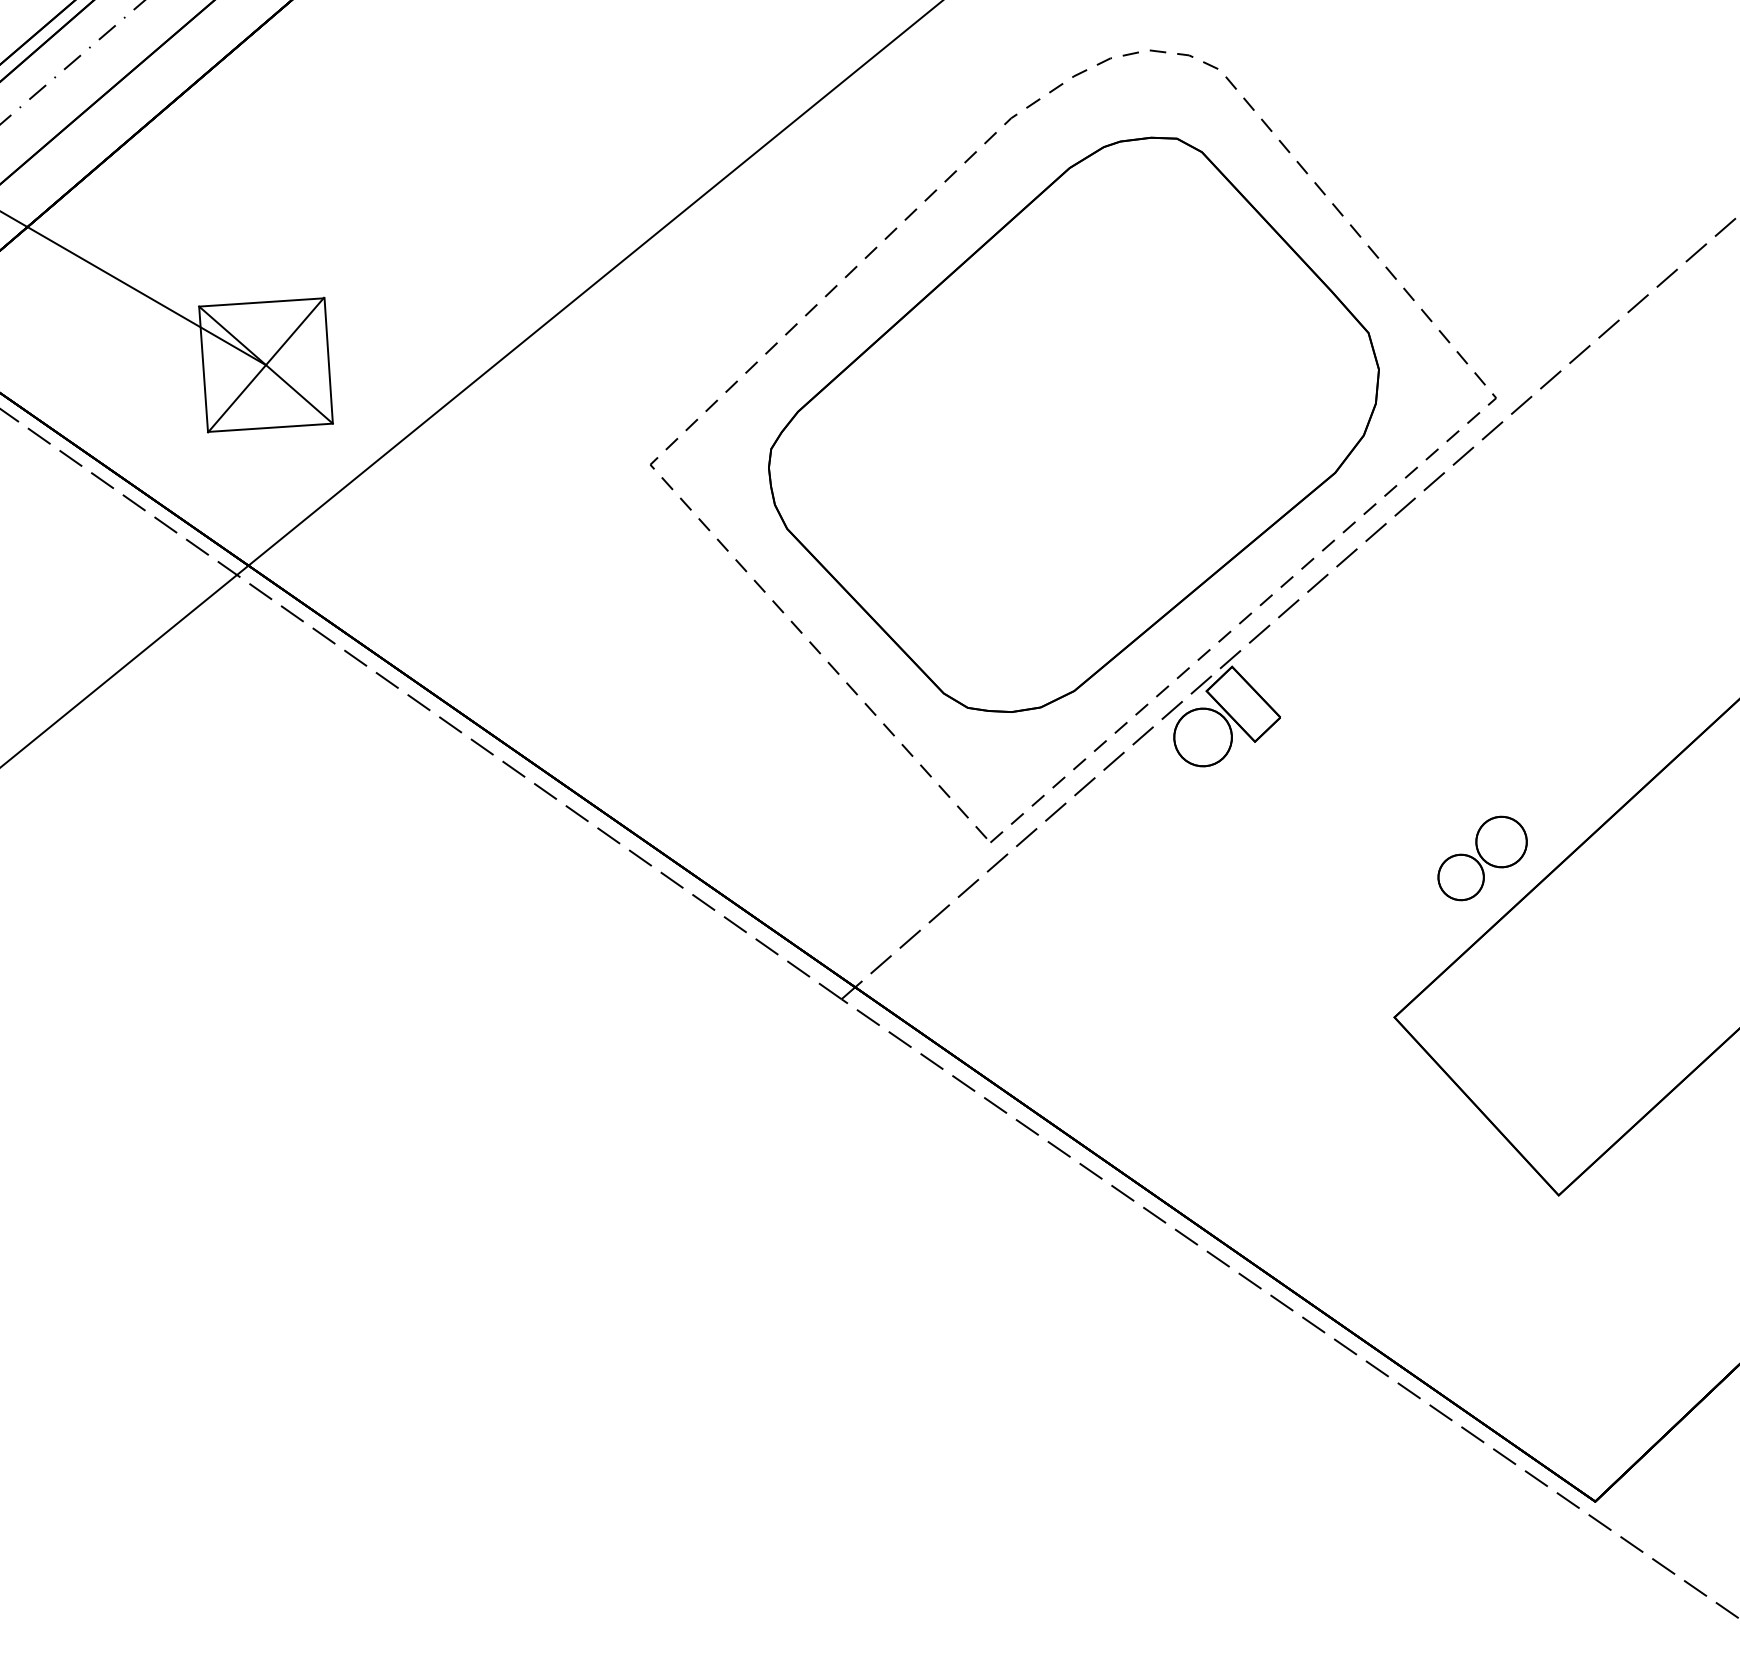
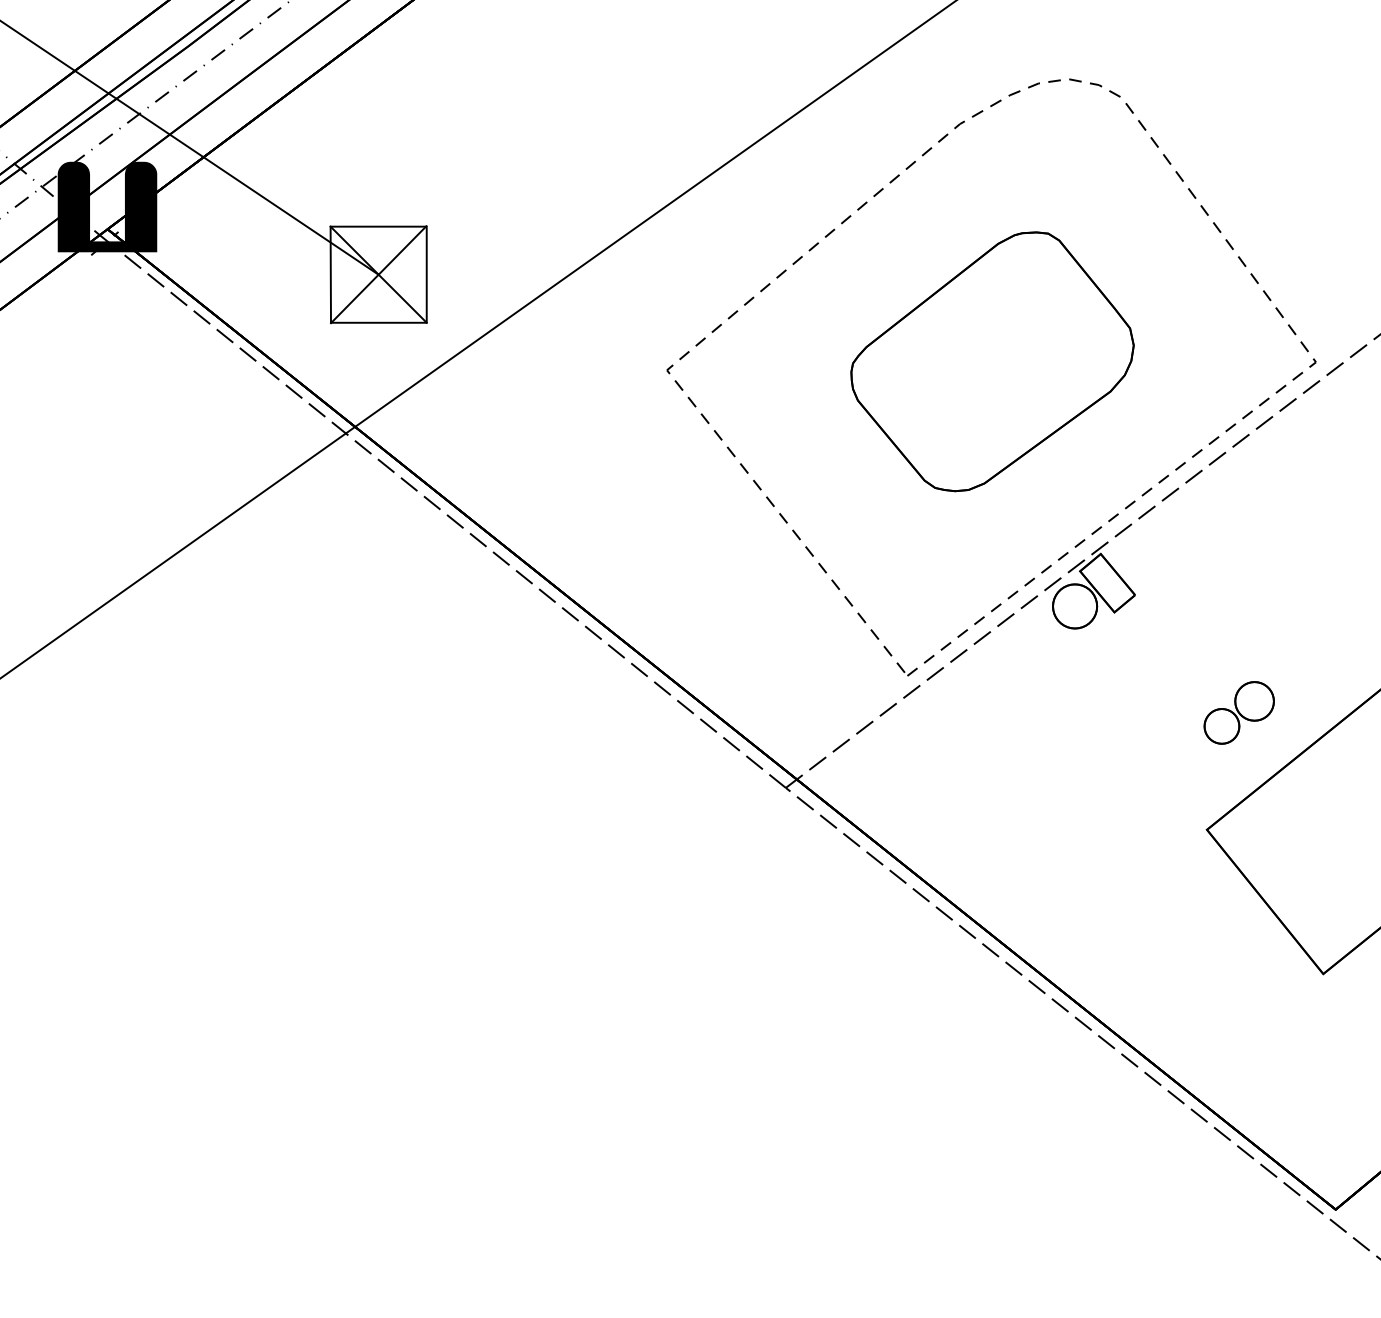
part: (1074, 425) -> (992, 361), size x0.6
part: (1481, 857) -> (1238, 712), moved

